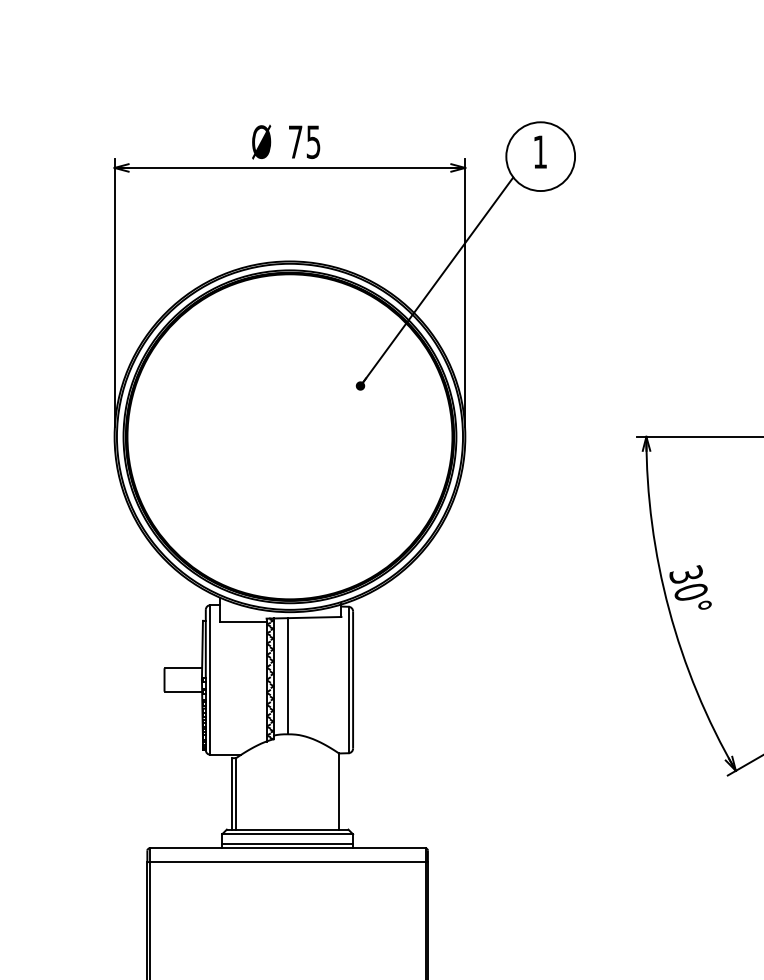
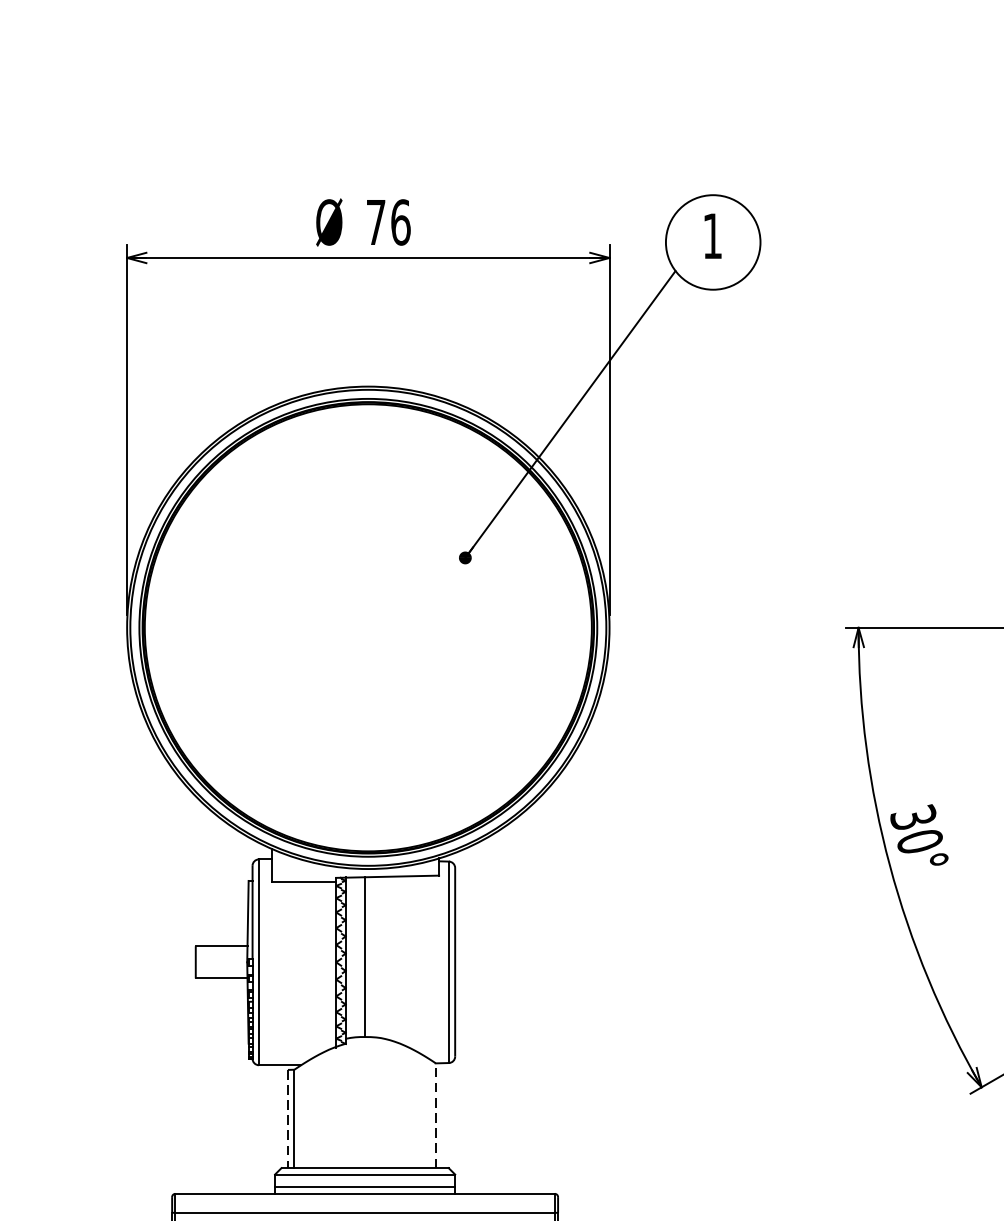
text: (313, 142) -> (400, 222), 75 -> 76
line: (339, 791) -> (436, 1115), solid -> dashed
line: (231, 793) -> (287, 1118), solid -> dashed

